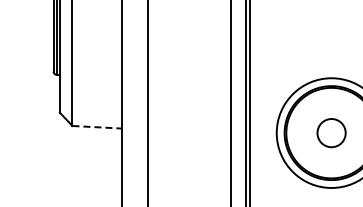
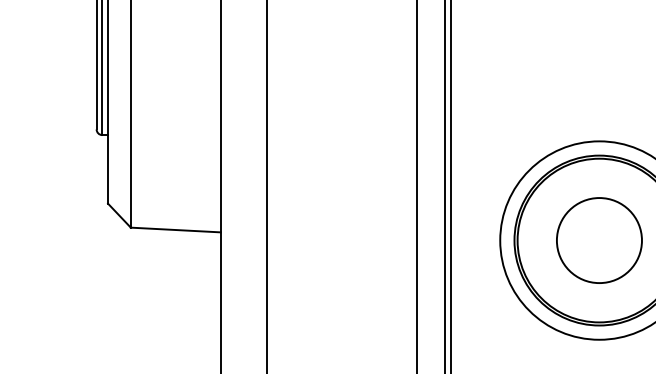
line: (97, 127) -> (176, 230), dashed -> solid
circle: (331, 132) -> (599, 239), size x1.67

